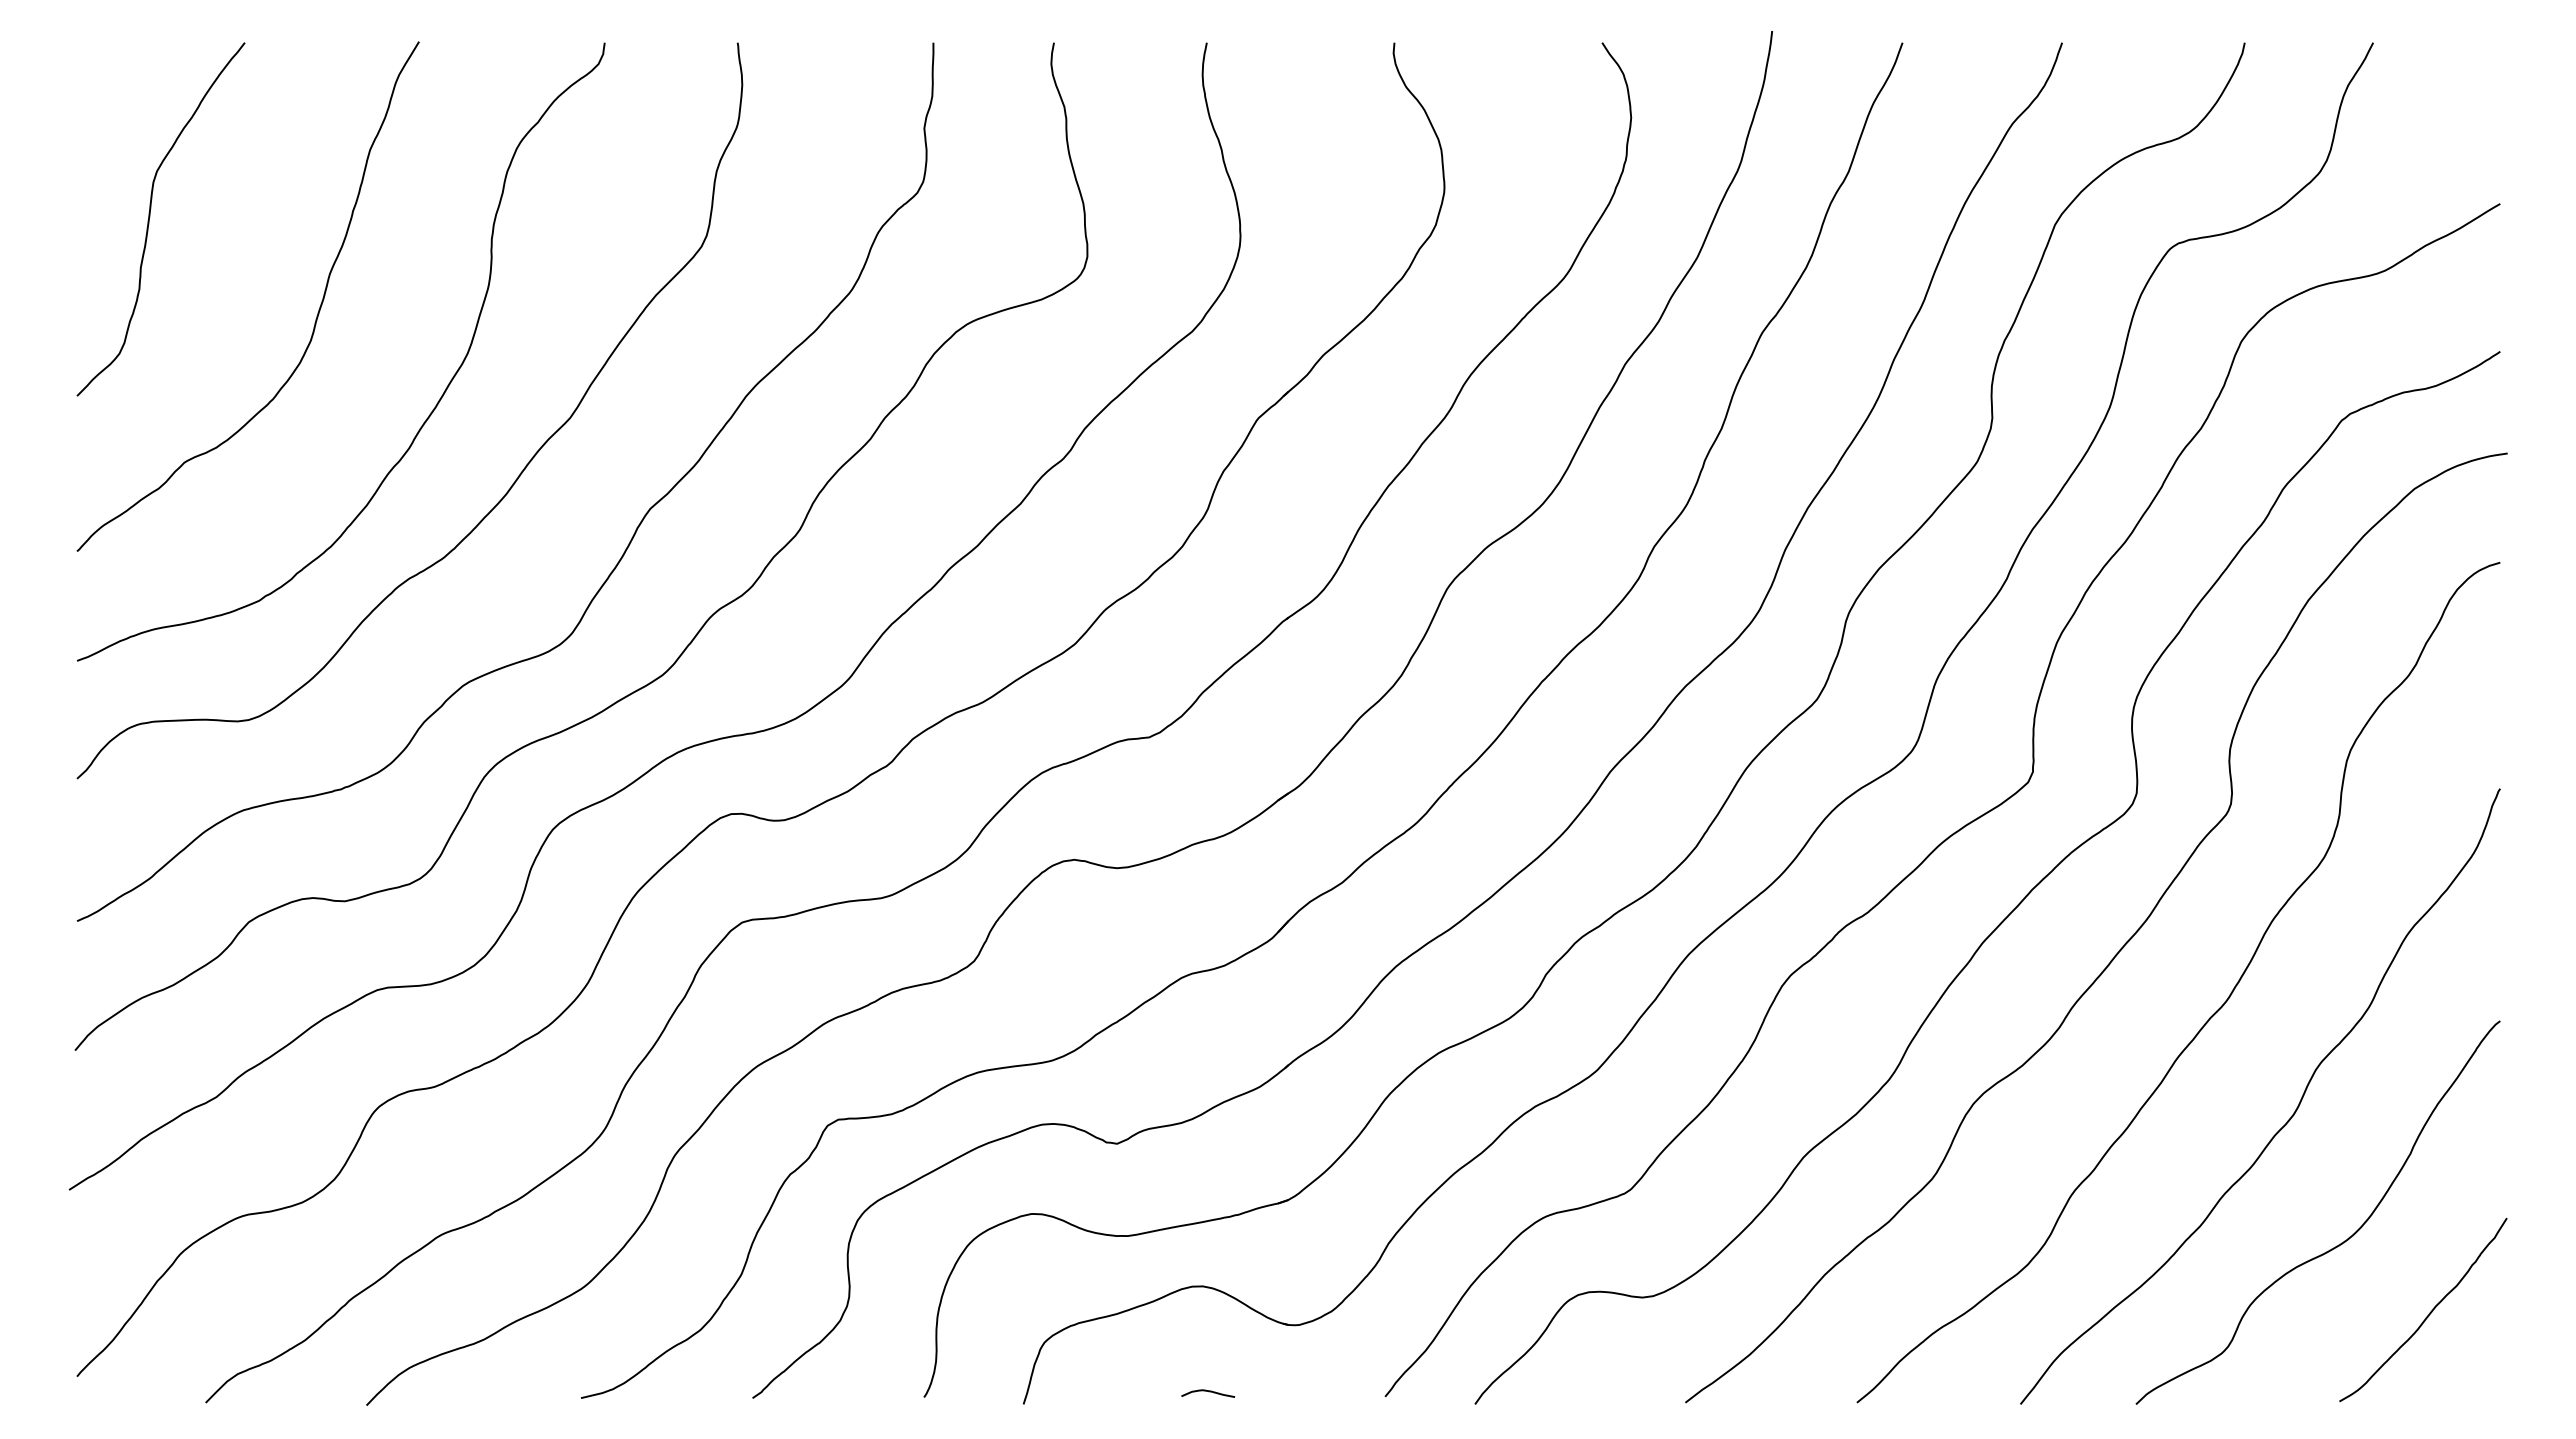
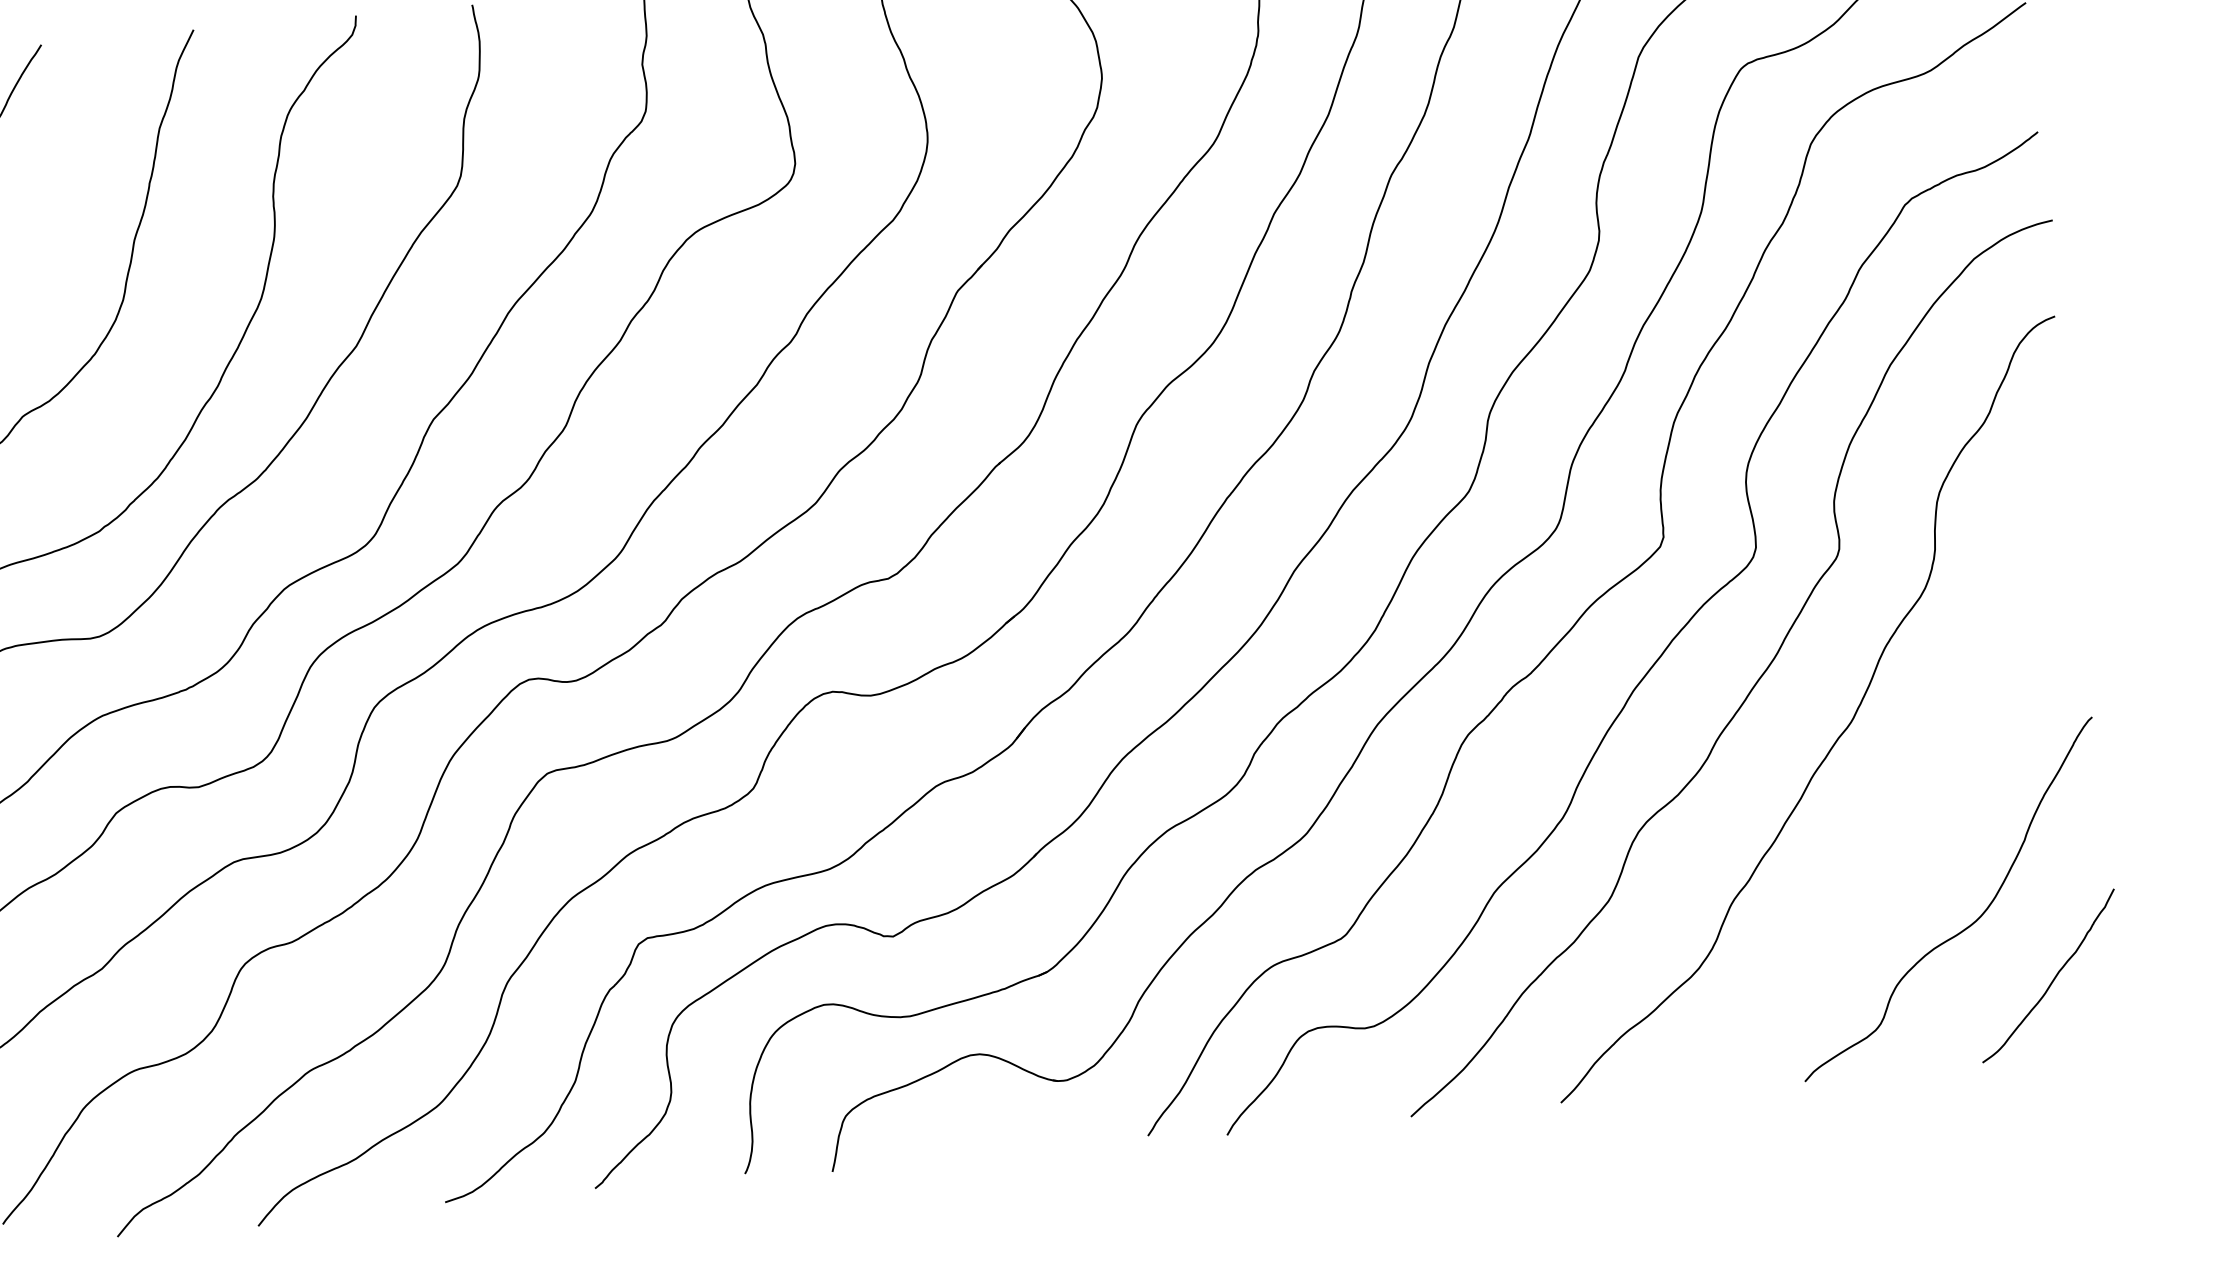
curve: (2286, 1121) -> (1913, 822), removed
curve: (1209, 1392) -> (994, 1146), removed

